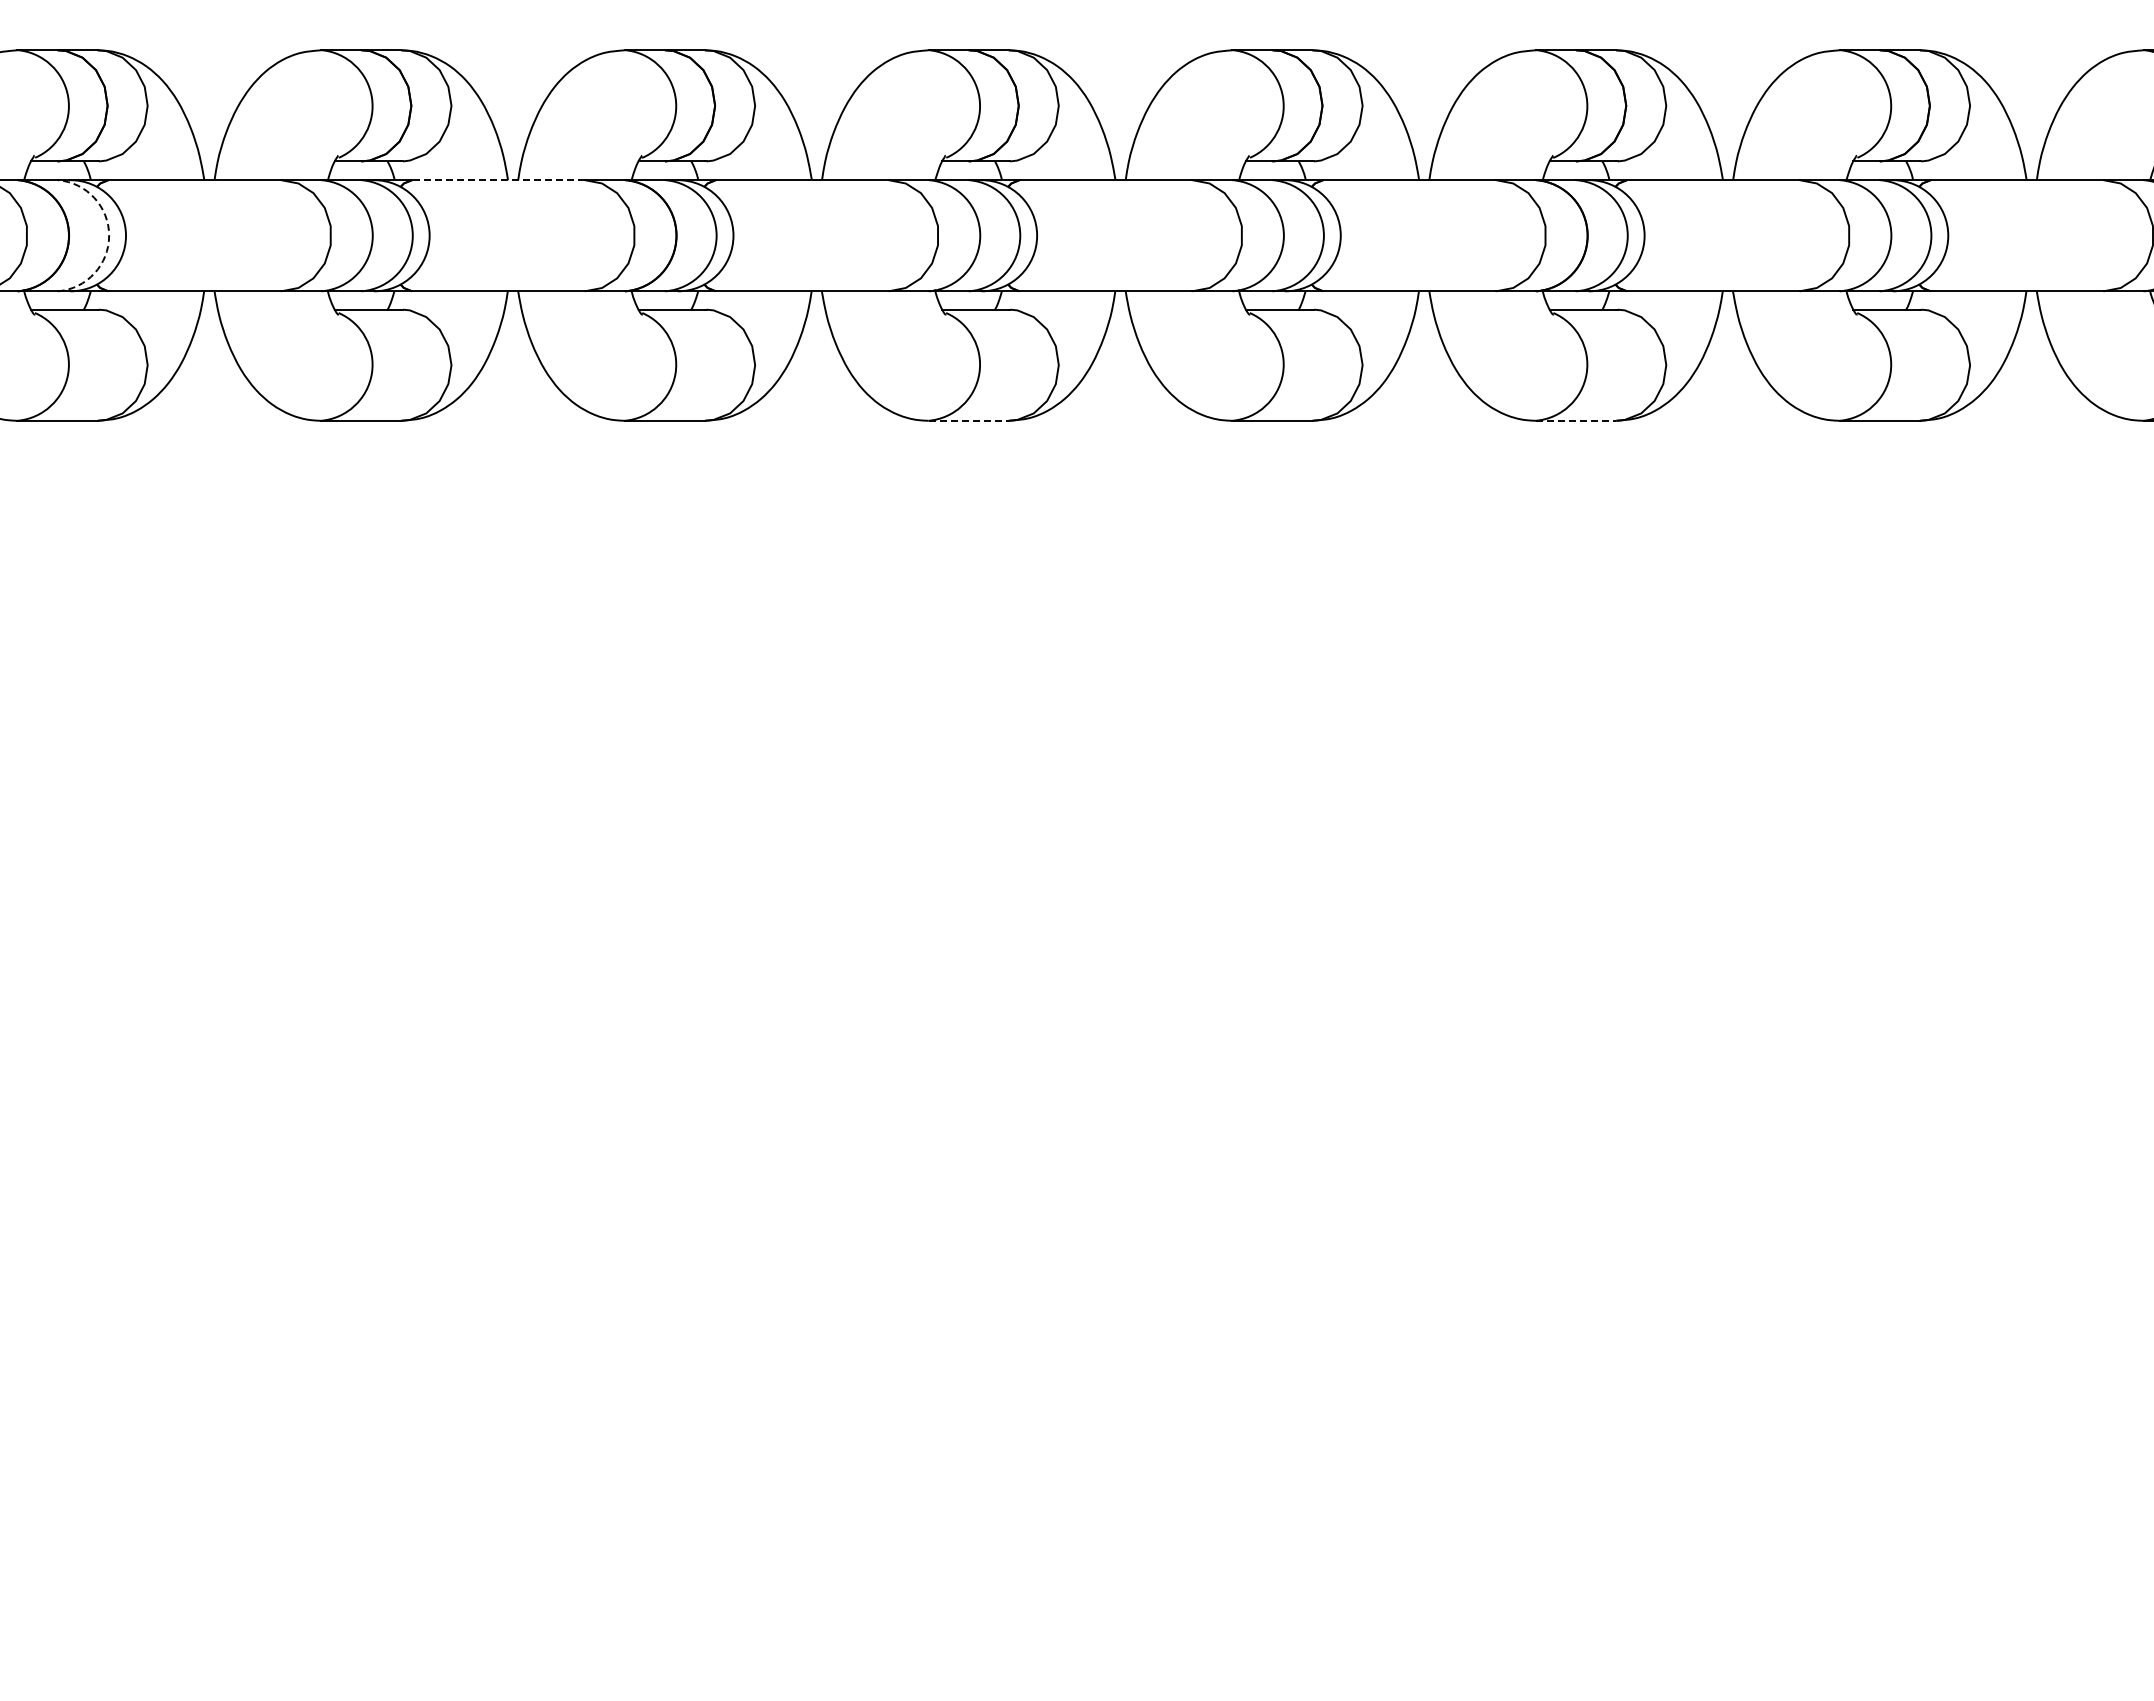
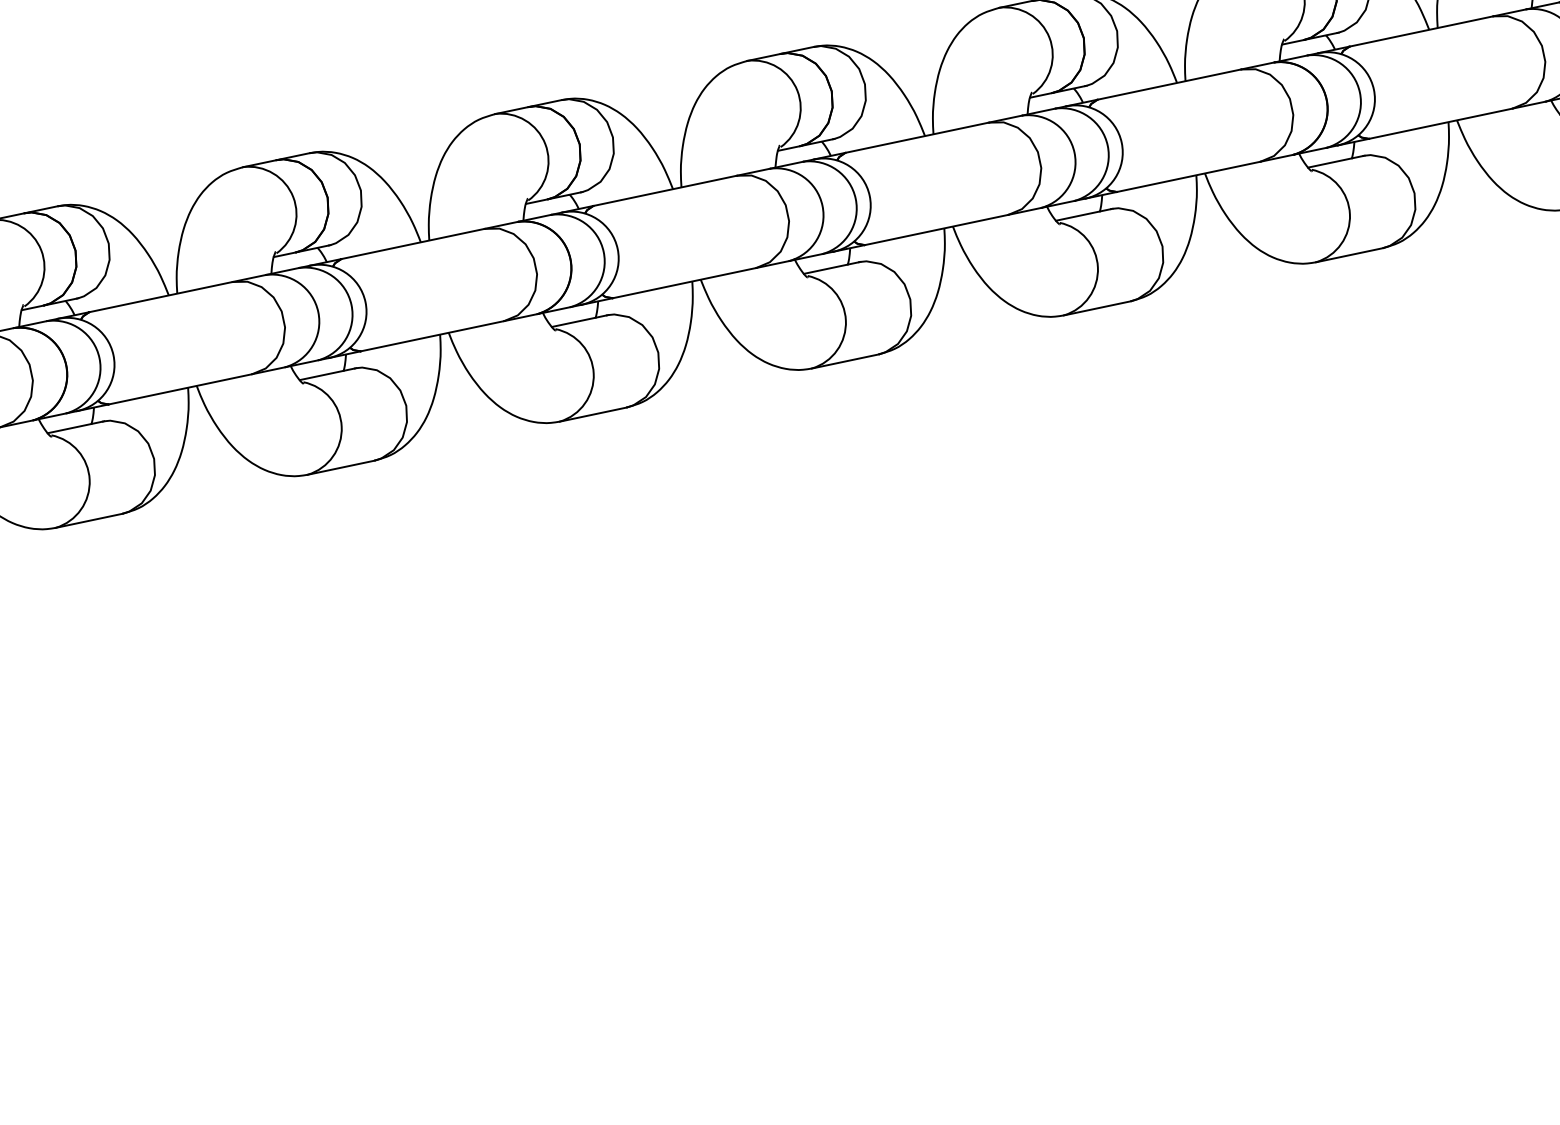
line: (498, 180) -> (413, 244), dashed -> solid
arc: (109, 235) -> (99, 357), dashed -> solid
line: (969, 420) -> (845, 361), dashed -> solid
line: (1576, 420) -> (1349, 254), dashed -> solid

